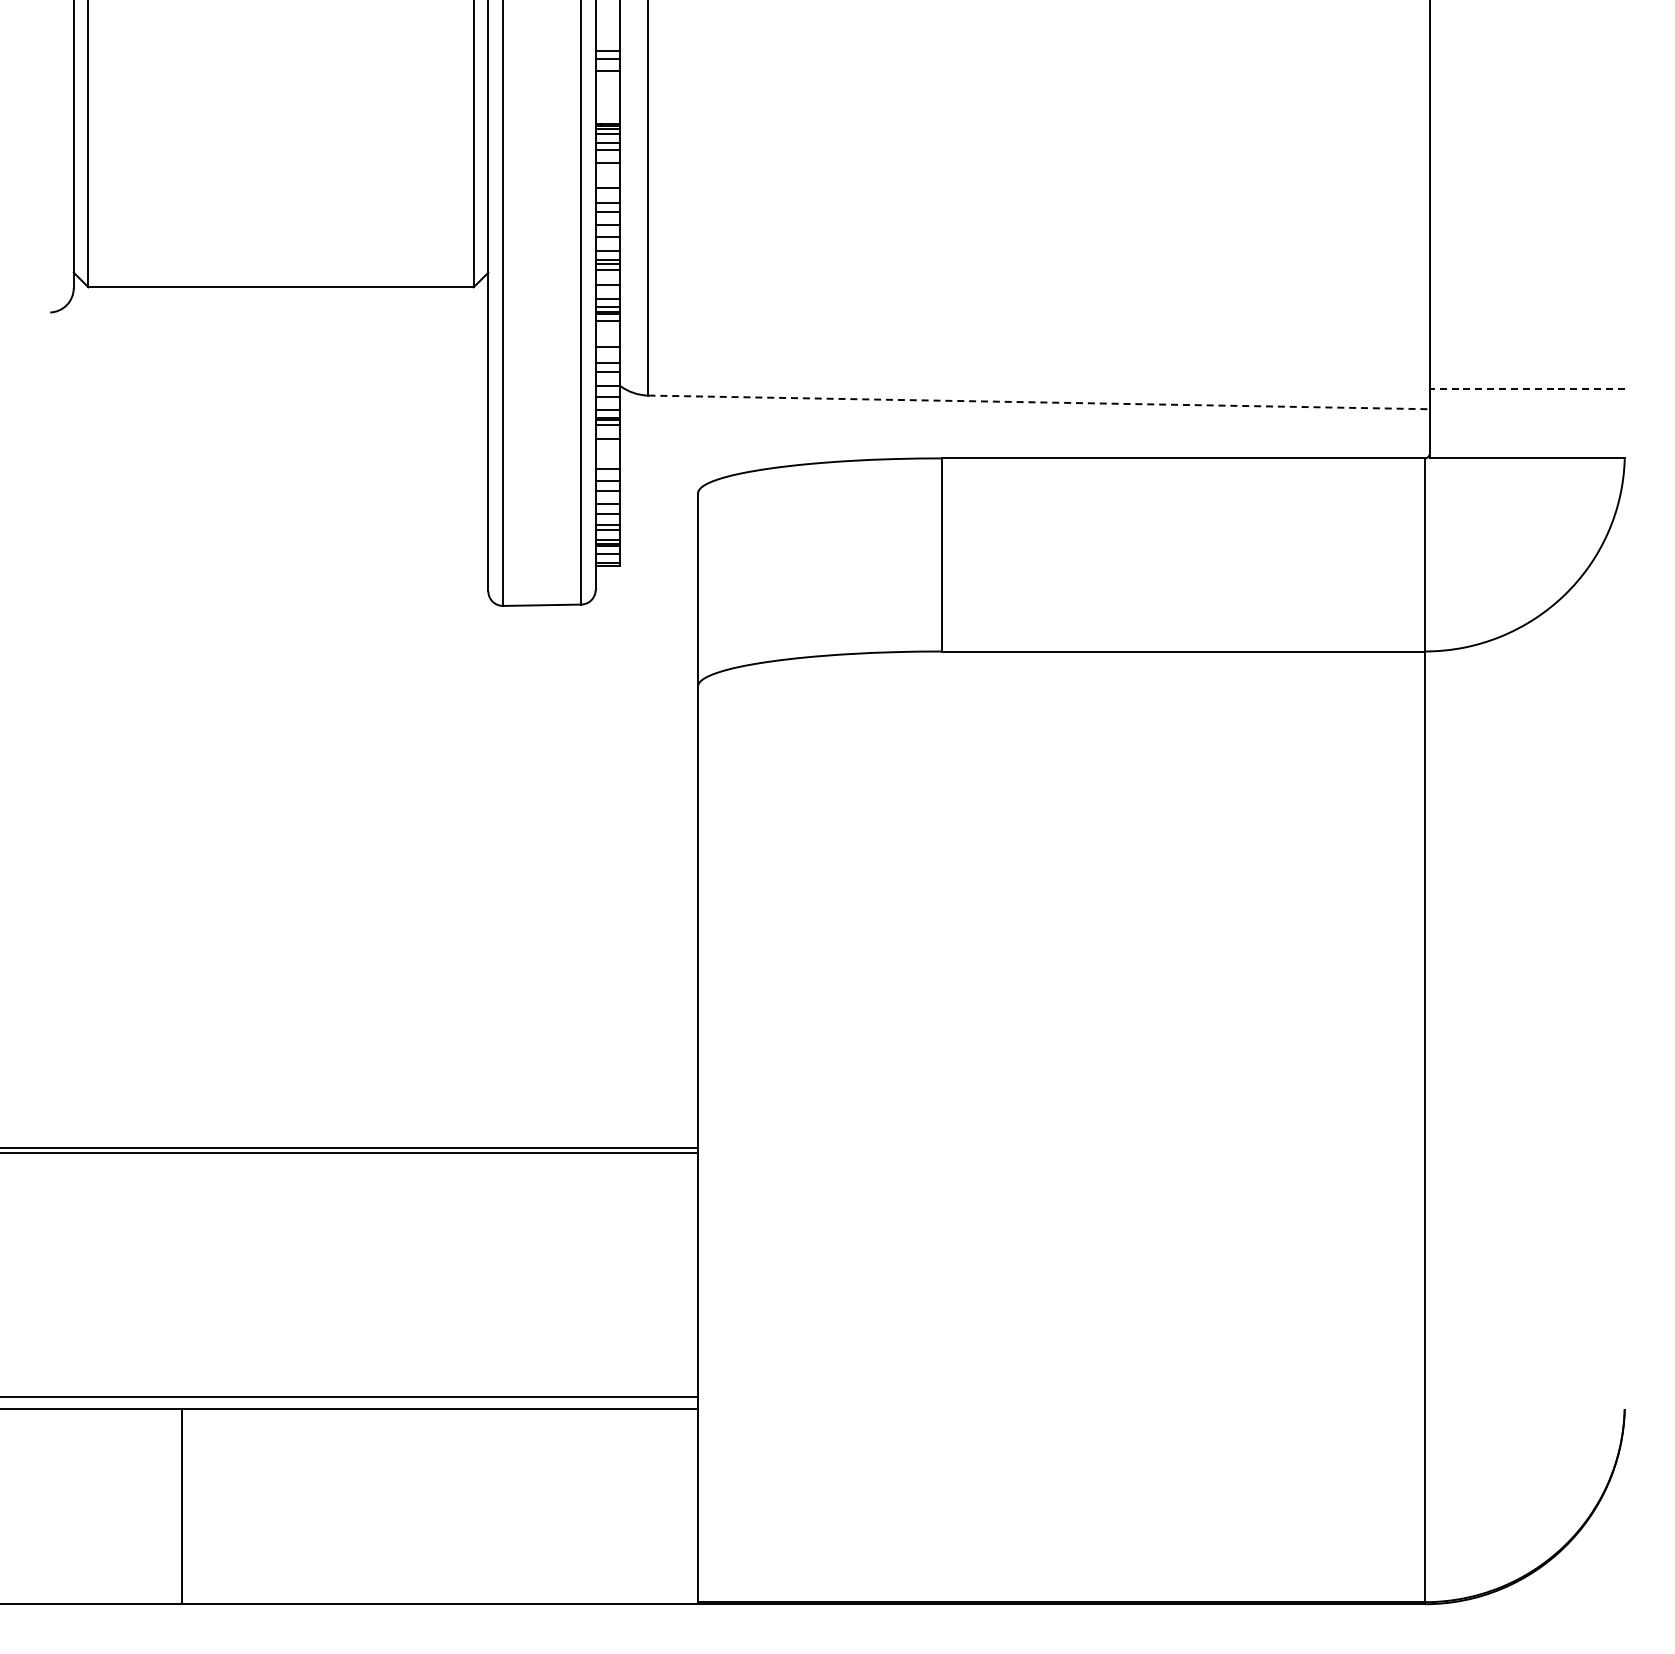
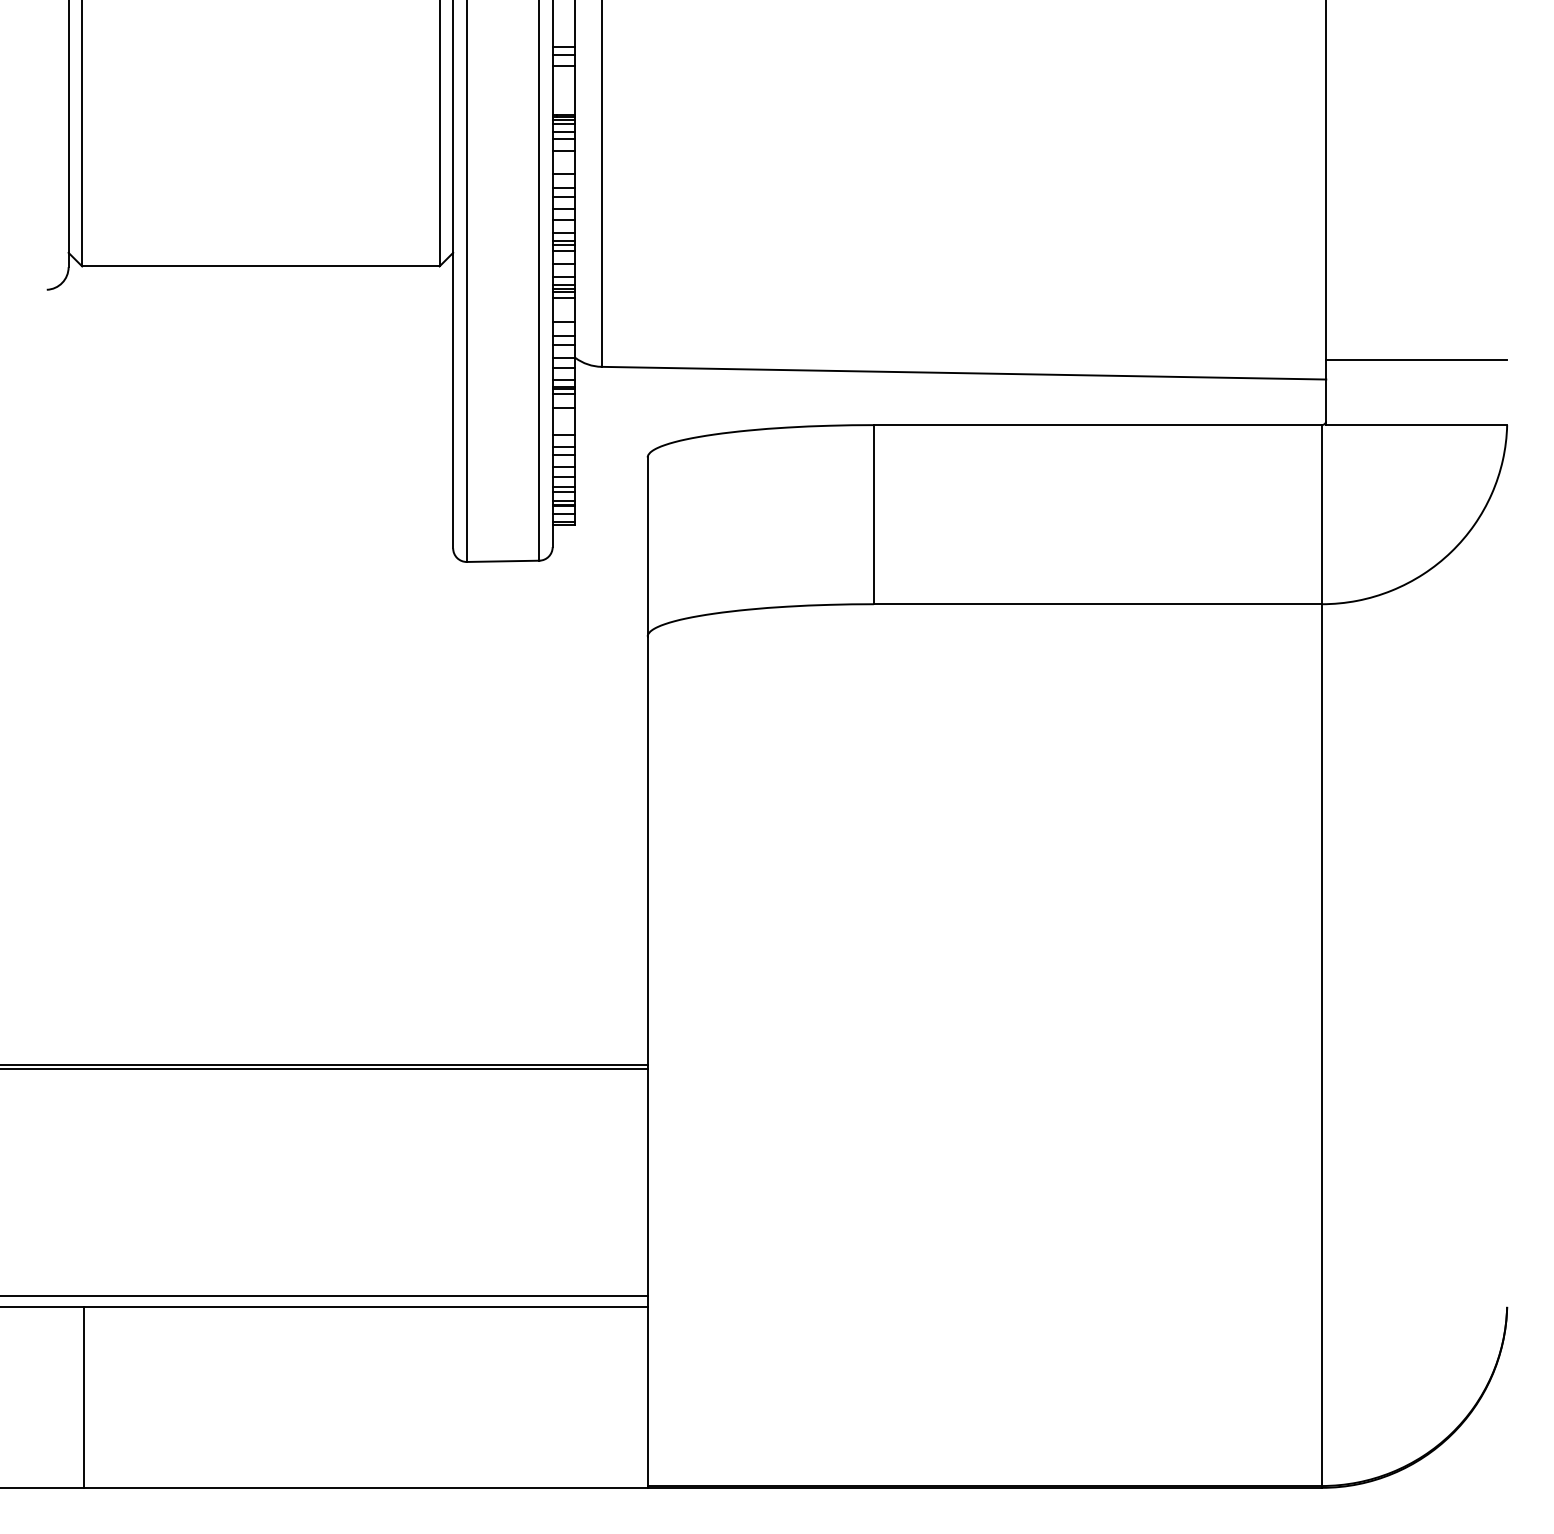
line: (1527, 388) -> (1416, 360), dashed -> solid
line: (1039, 402) -> (964, 373), dashed -> solid
line: (182, 1506) -> (84, 1397), moved

